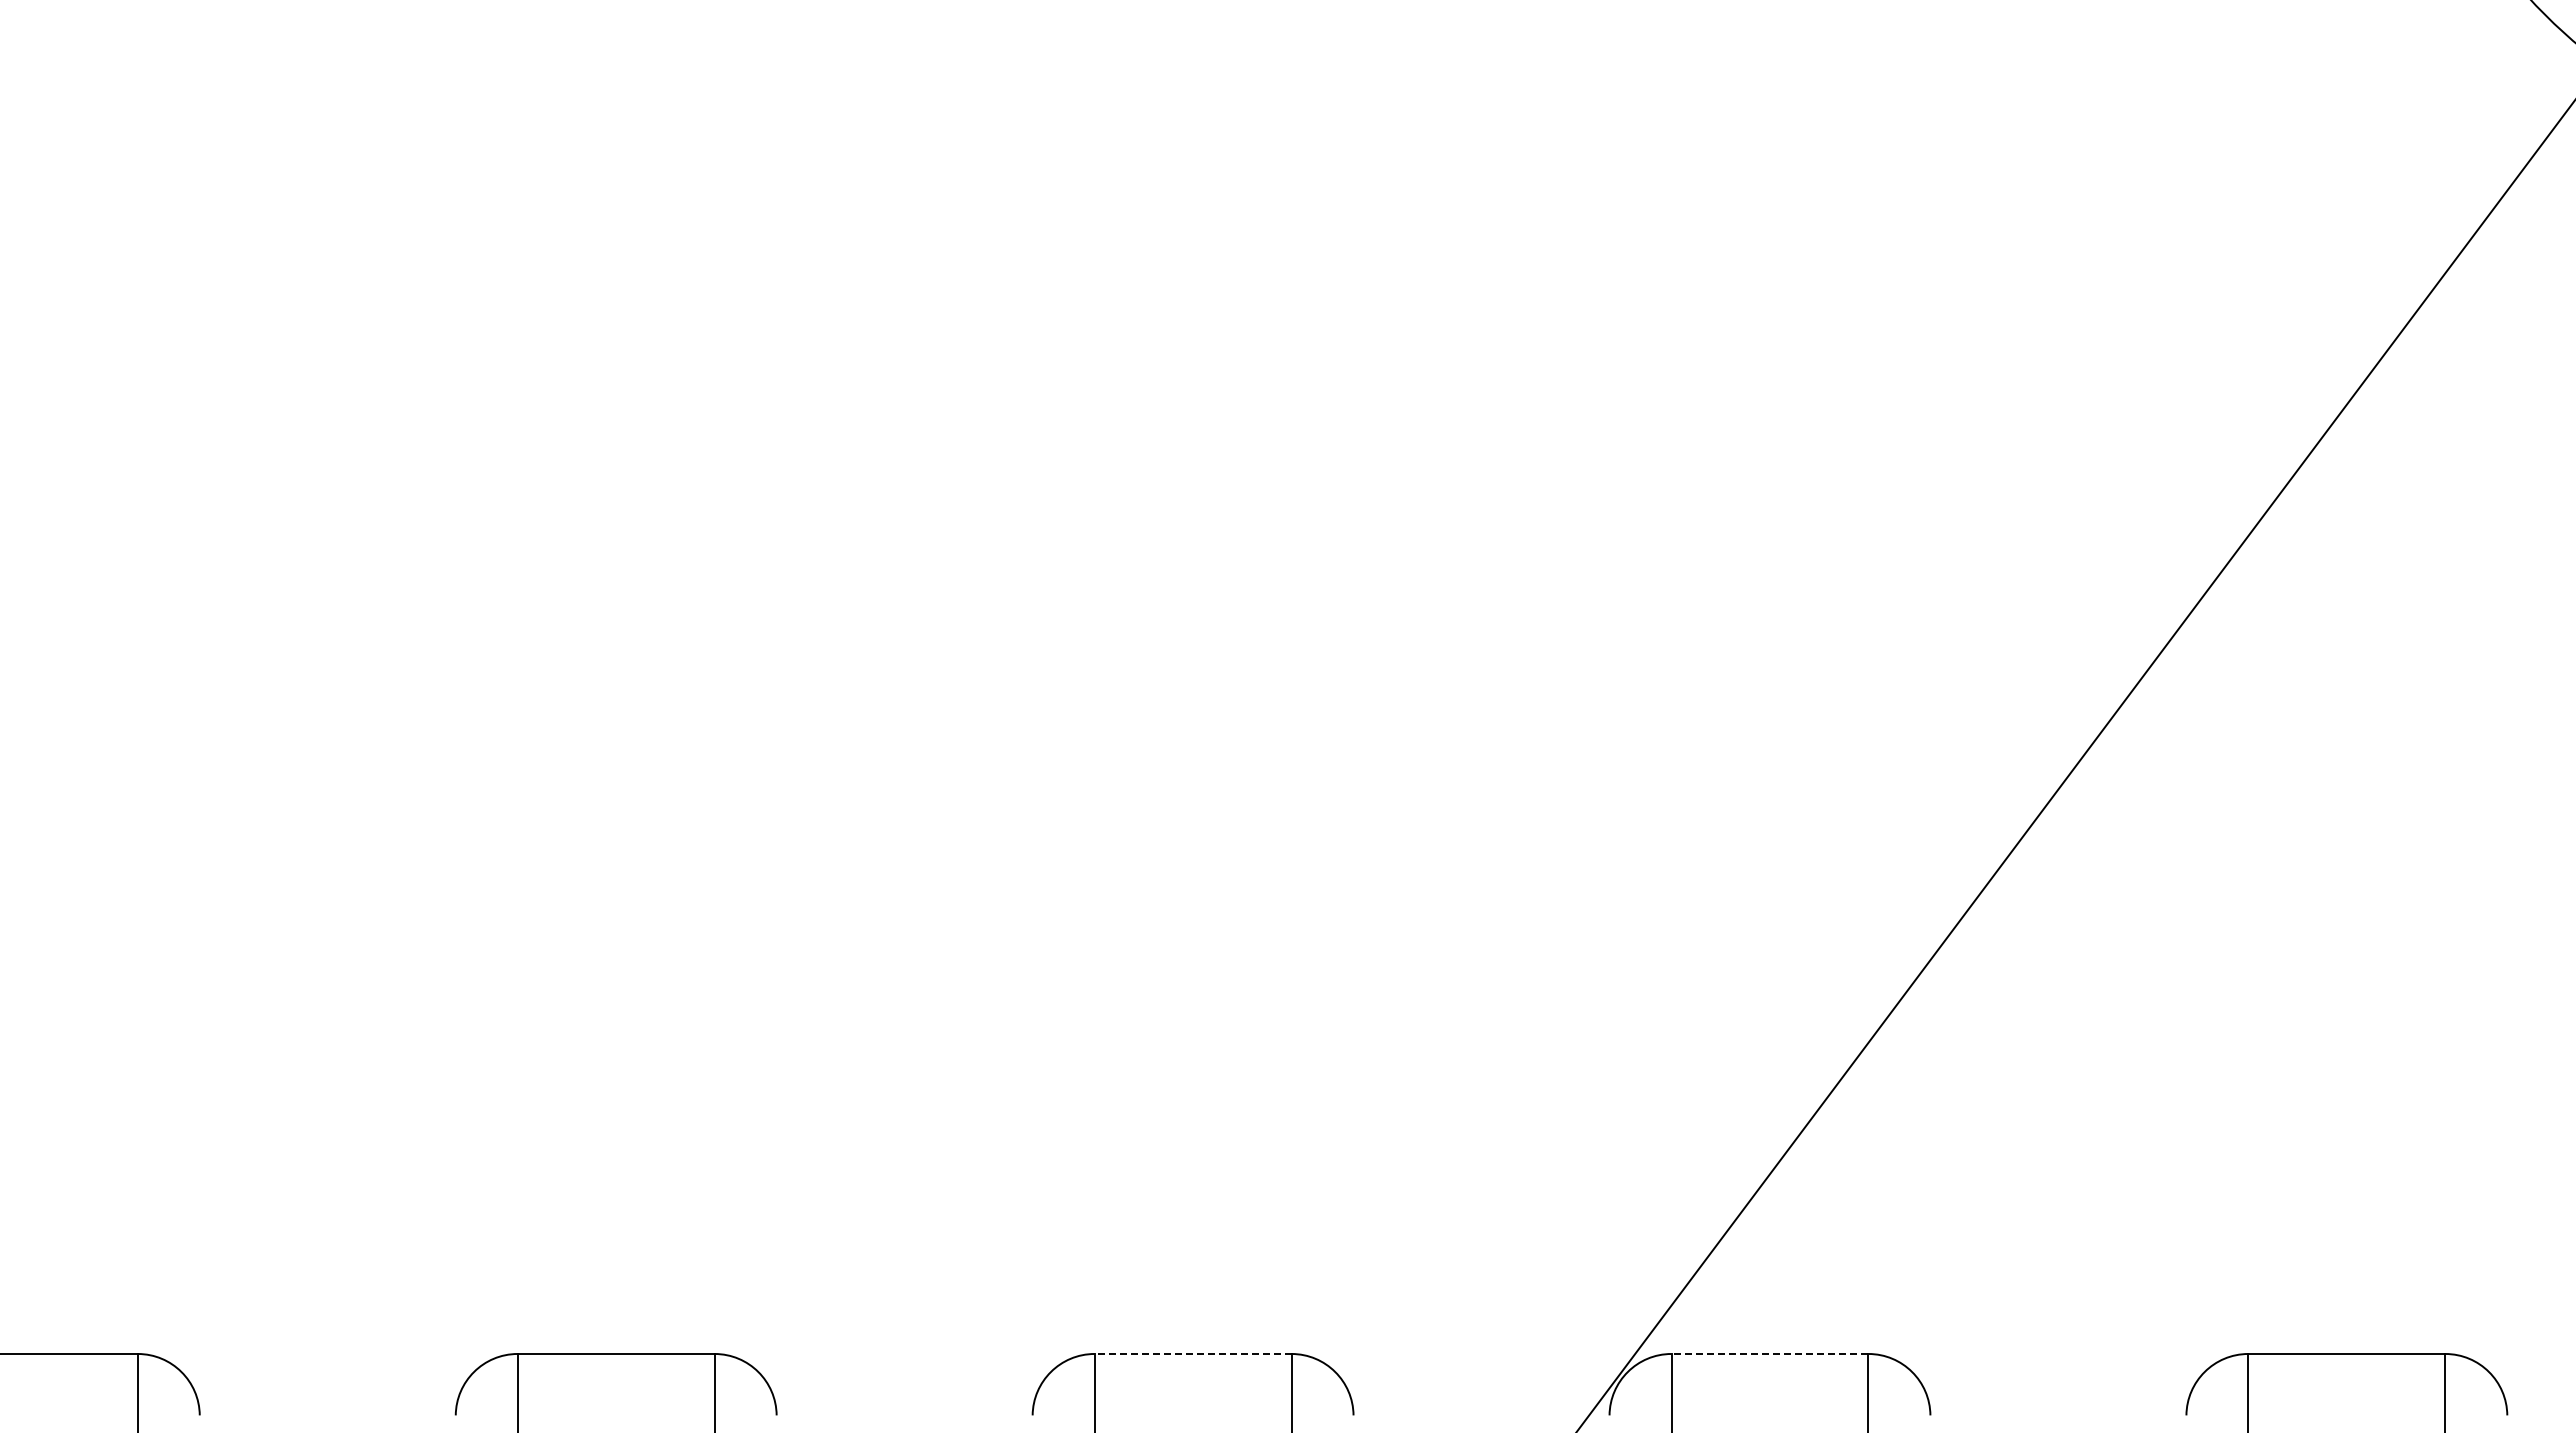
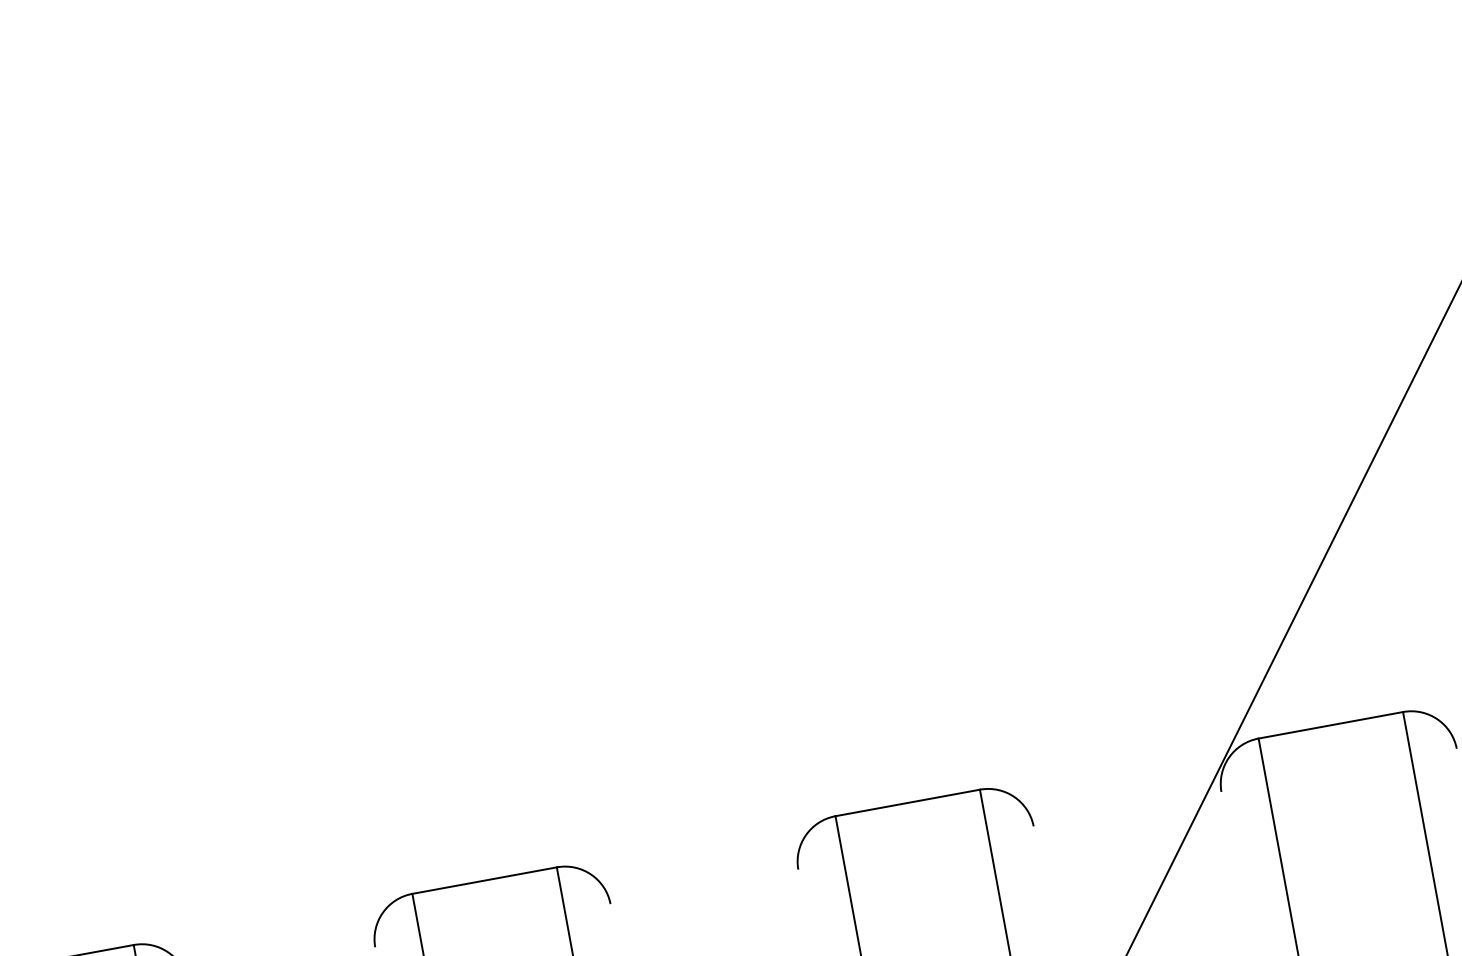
line: (1192, 1353) -> (907, 802), dashed -> solid
line: (1769, 1353) -> (1330, 725), dashed -> solid

